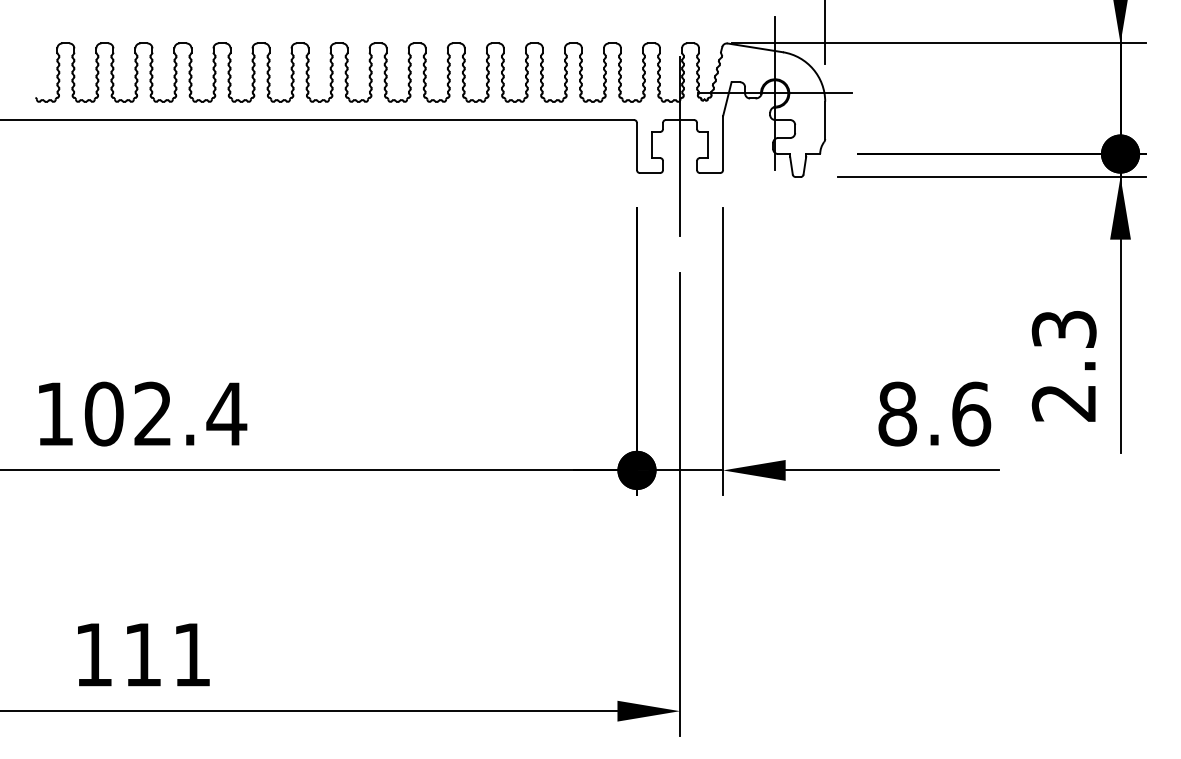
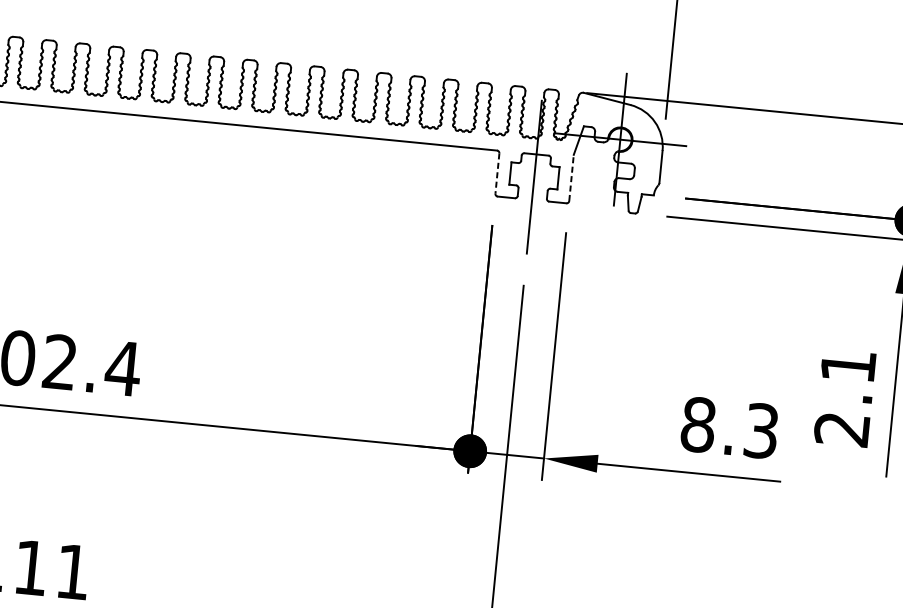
line: (723, 143) -> (571, 178), solid -> dashed
line: (636, 146) -> (497, 173), solid -> dashed
text: (1063, 329) -> (847, 366), 2.3 -> 2.1
text: (971, 413) -> (761, 430), 8.6 -> 8.3

